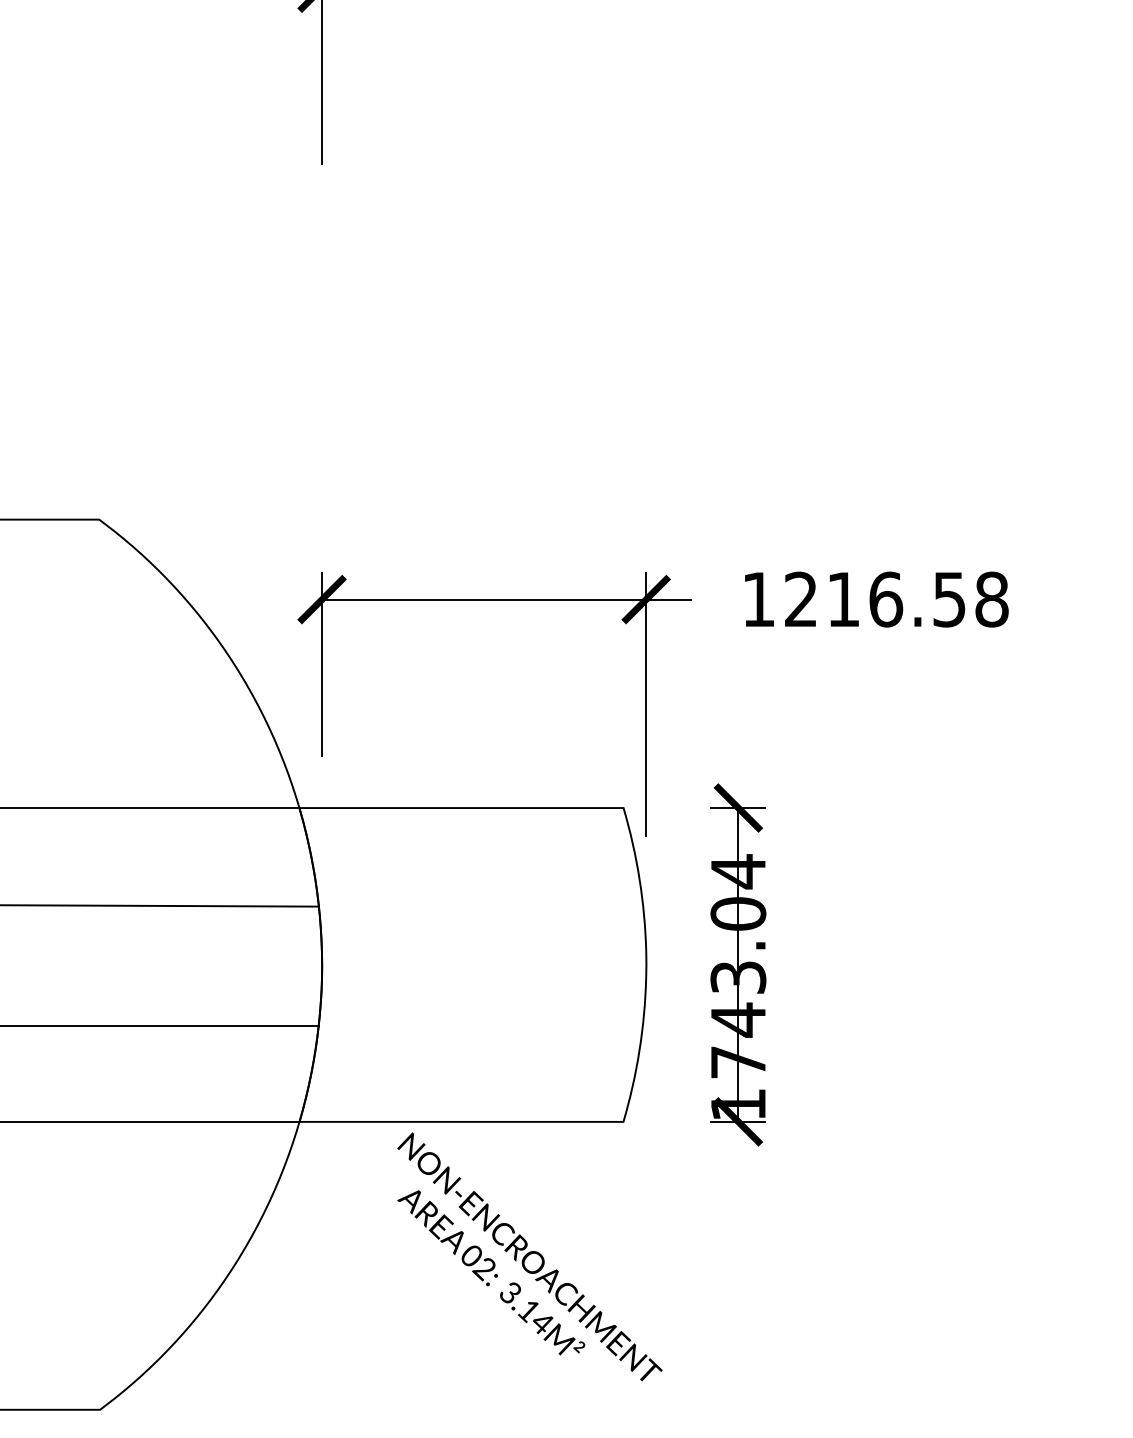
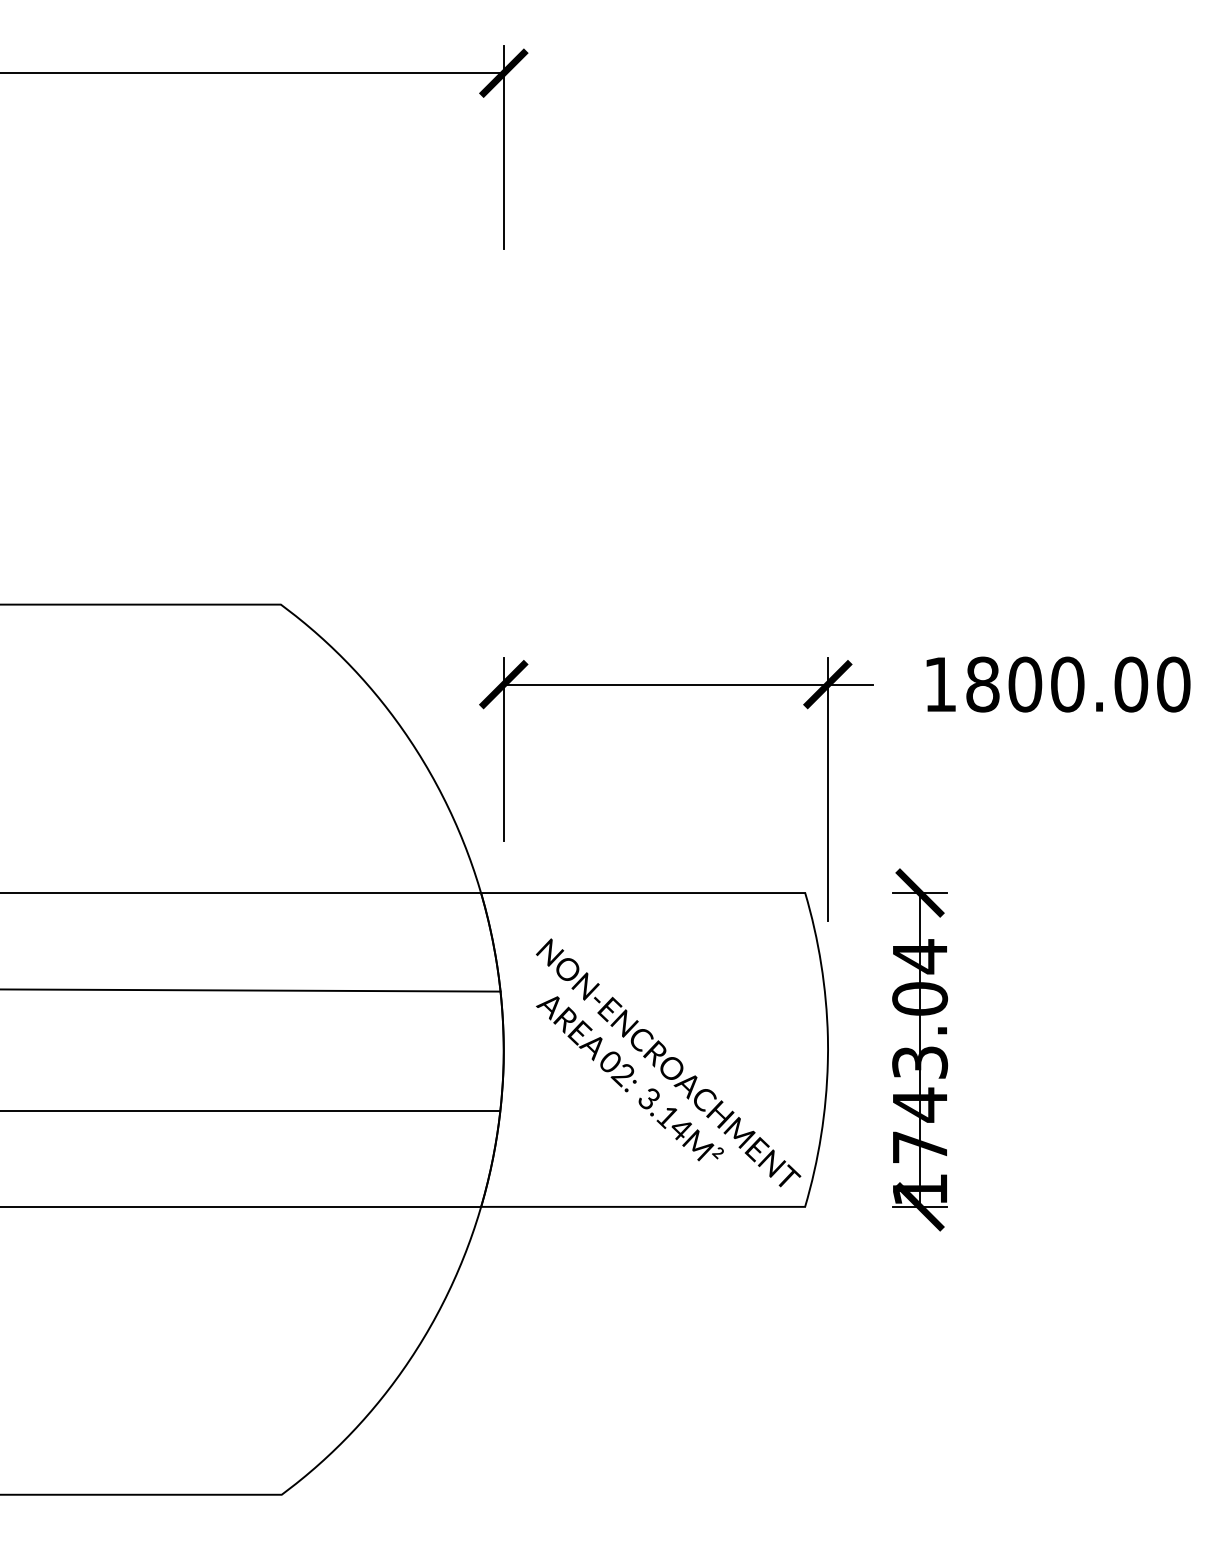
text: (896, 599) -> (1078, 684), 1216.58 -> 1800.00
text: (529, 1256) -> (668, 1062), moved

